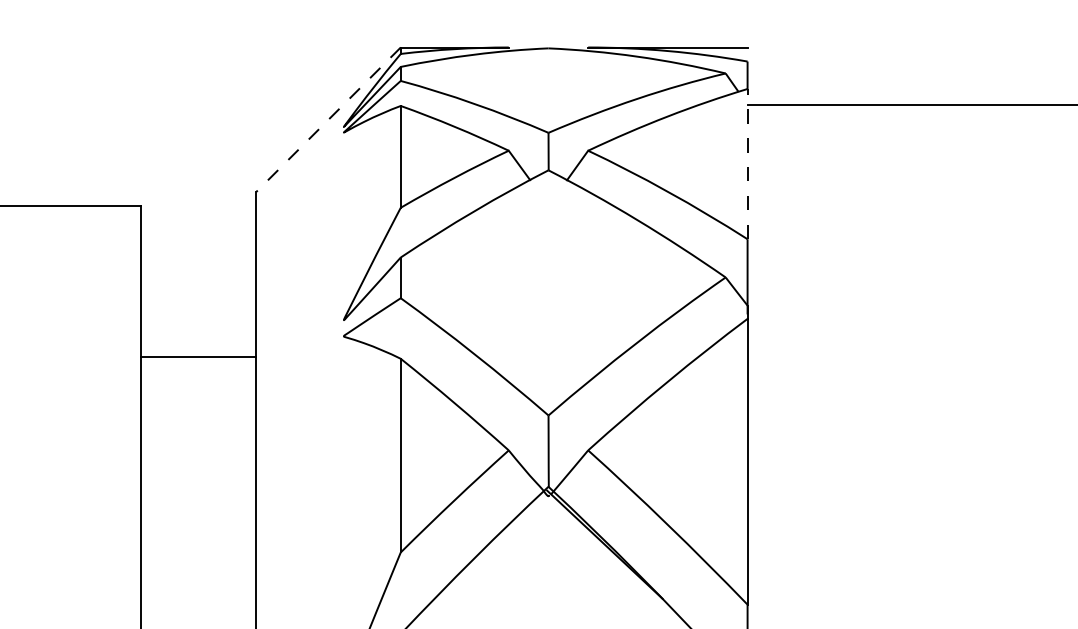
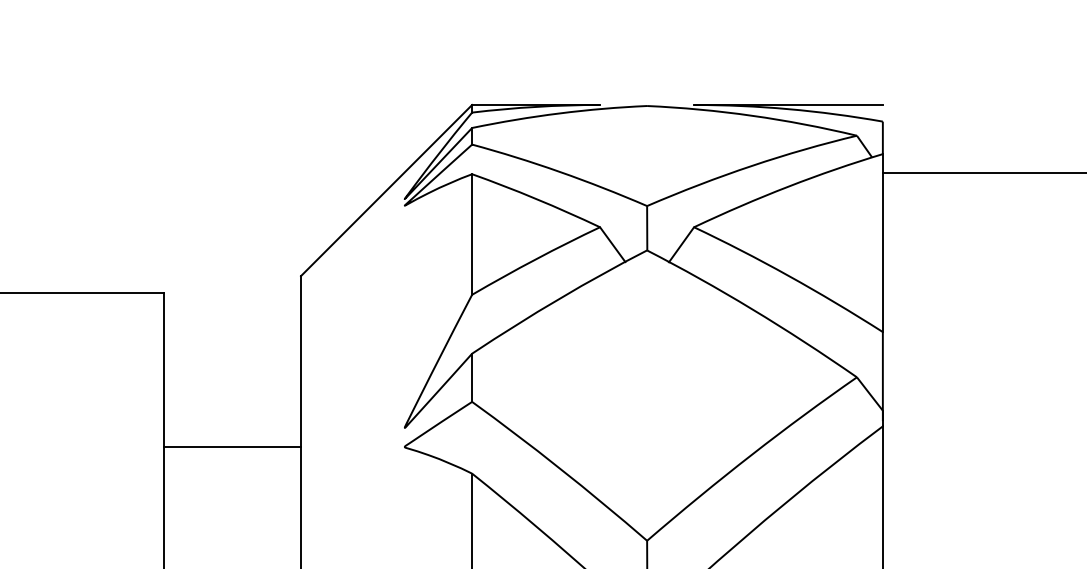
line: (328, 120) -> (386, 191), dashed -> solid
line: (747, 163) -> (882, 242), dashed -> solid
line: (198, 356) -> (232, 447), moved

